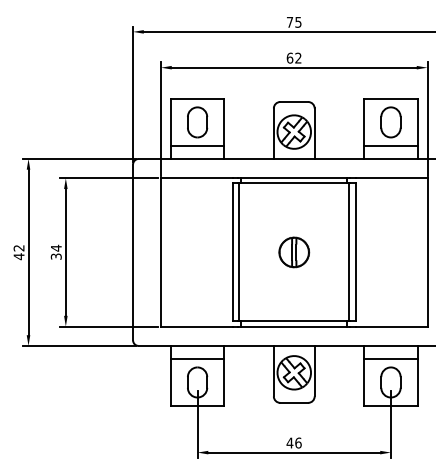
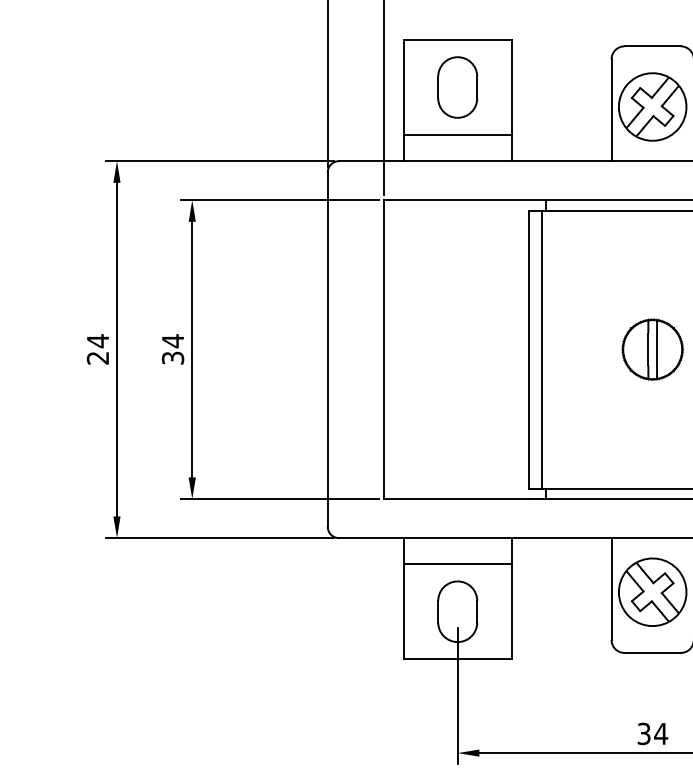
text: (18, 252) -> (96, 349), 42 -> 24
text: (293, 442) -> (651, 732), 46 -> 34

